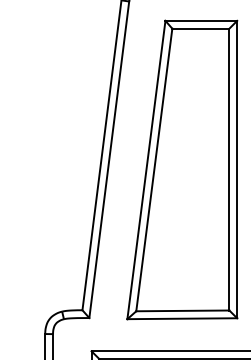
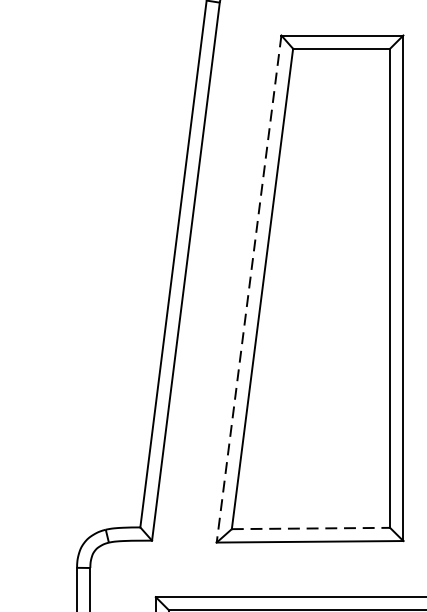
line: (146, 170) -> (249, 289), solid -> dashed
line: (182, 310) -> (310, 527), solid -> dashed

